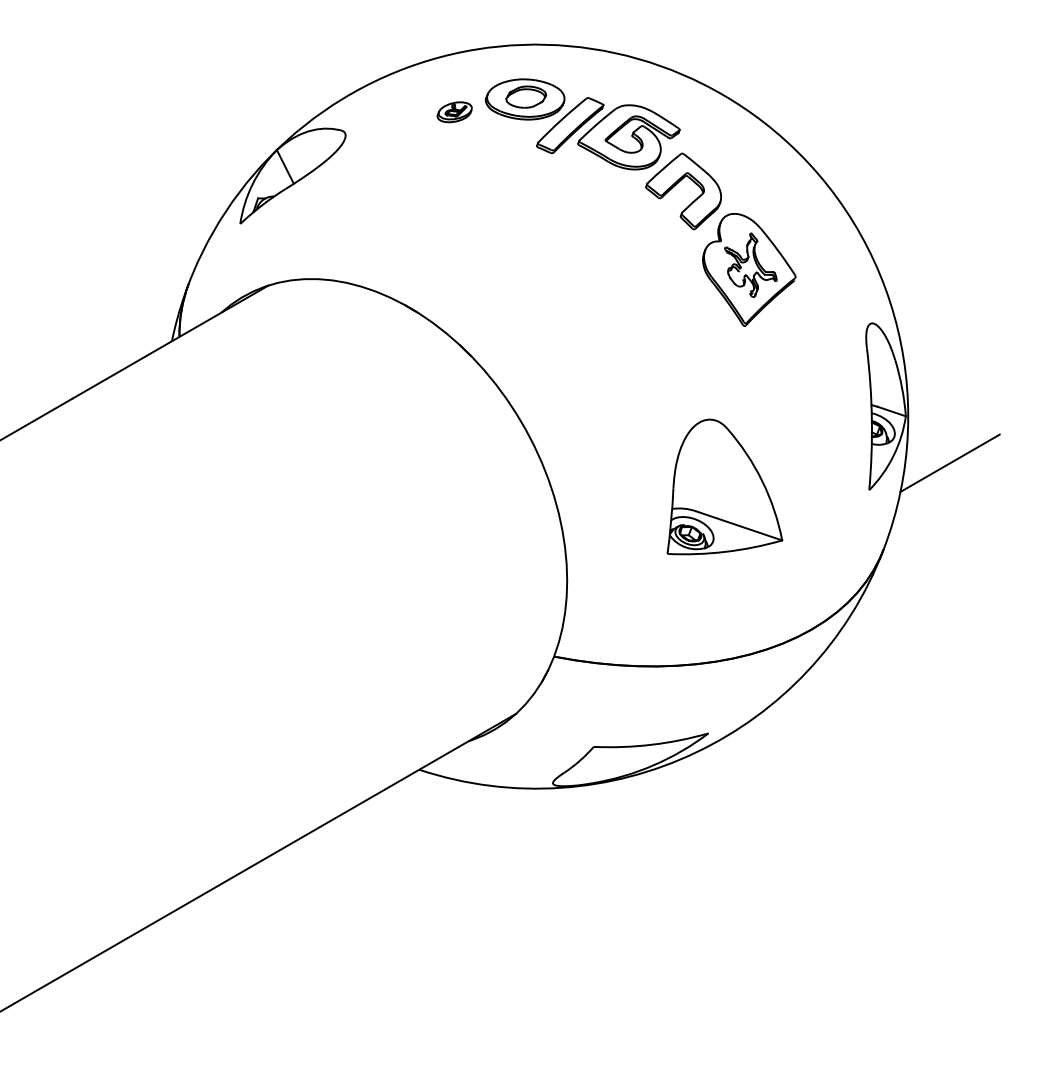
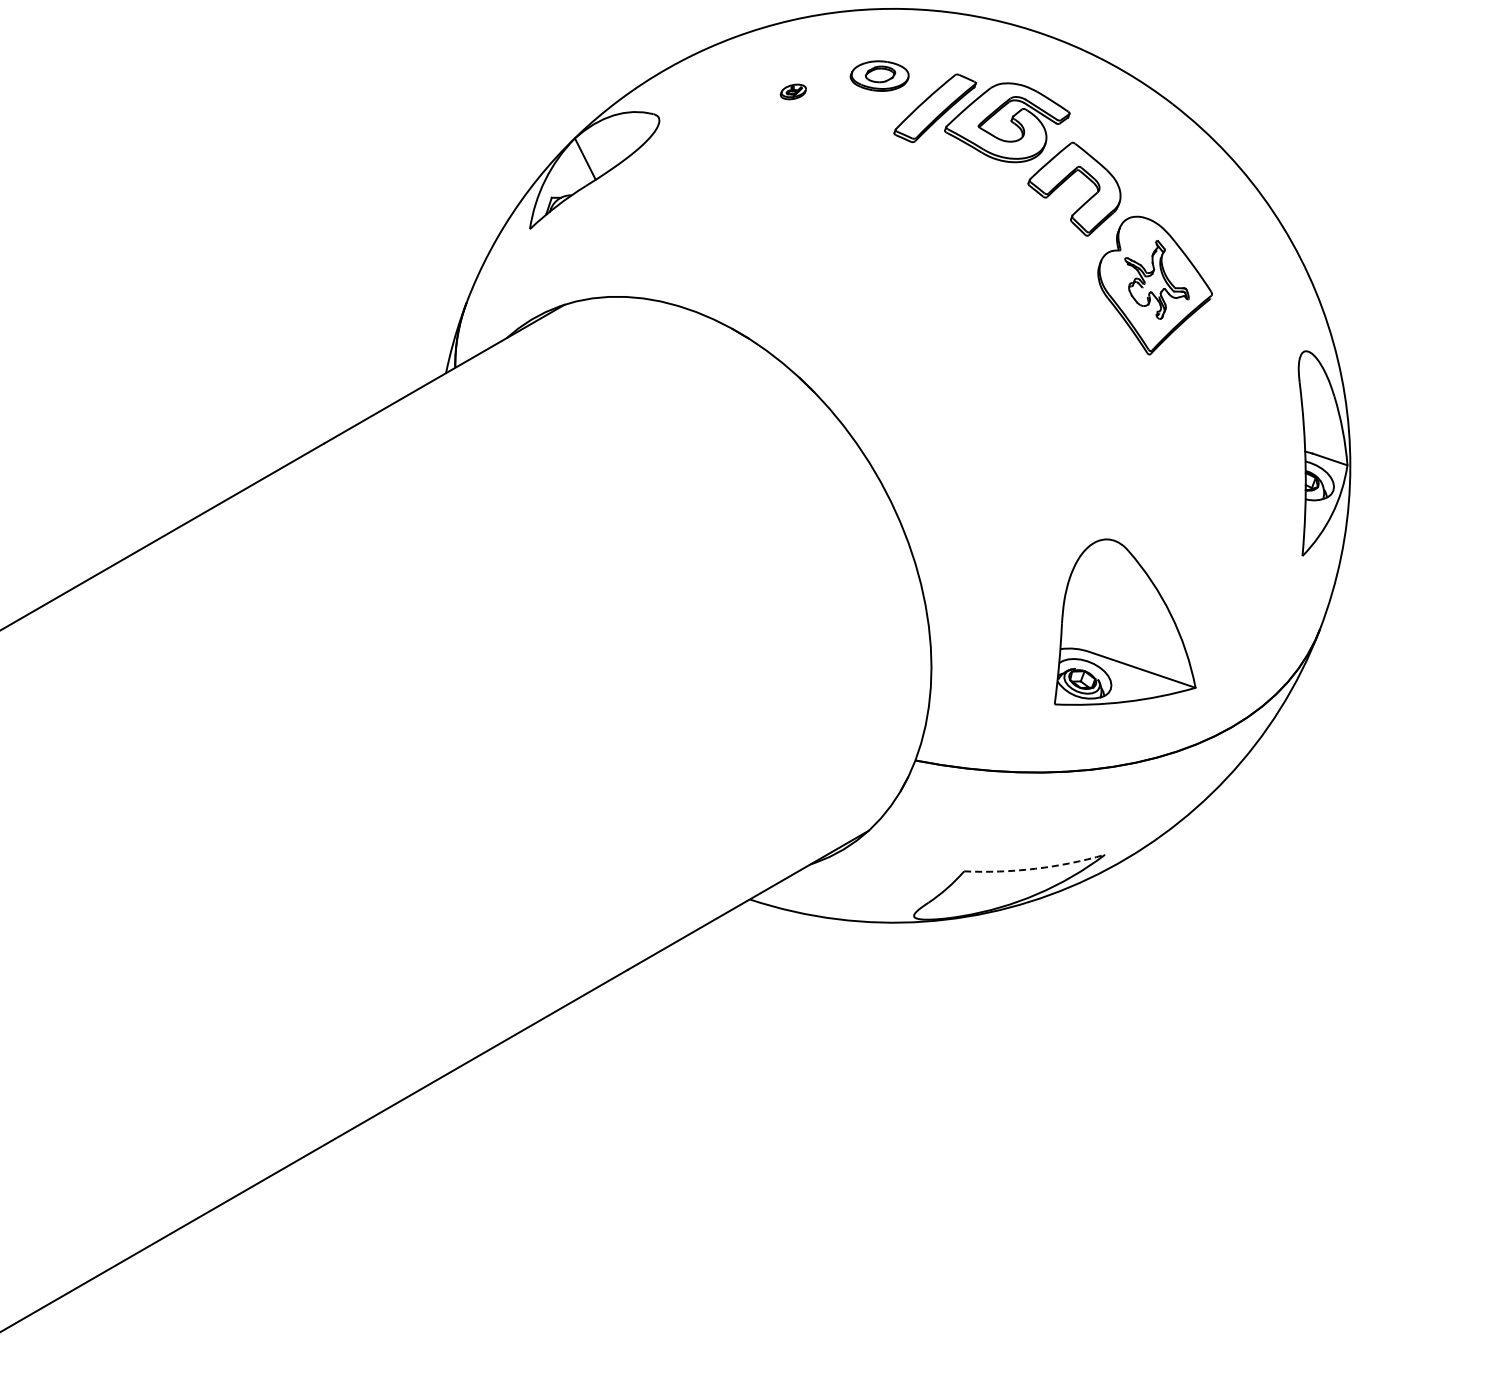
part: (524, 98) -> (879, 75), size x0.6
part: (454, 111) -> (793, 91), size x0.6
line: (949, 462) -> (1401, 522), removed
part: (724, 486) -> (1124, 621), moved
arc: (651, 744) -> (1035, 868), solid -> dashed

